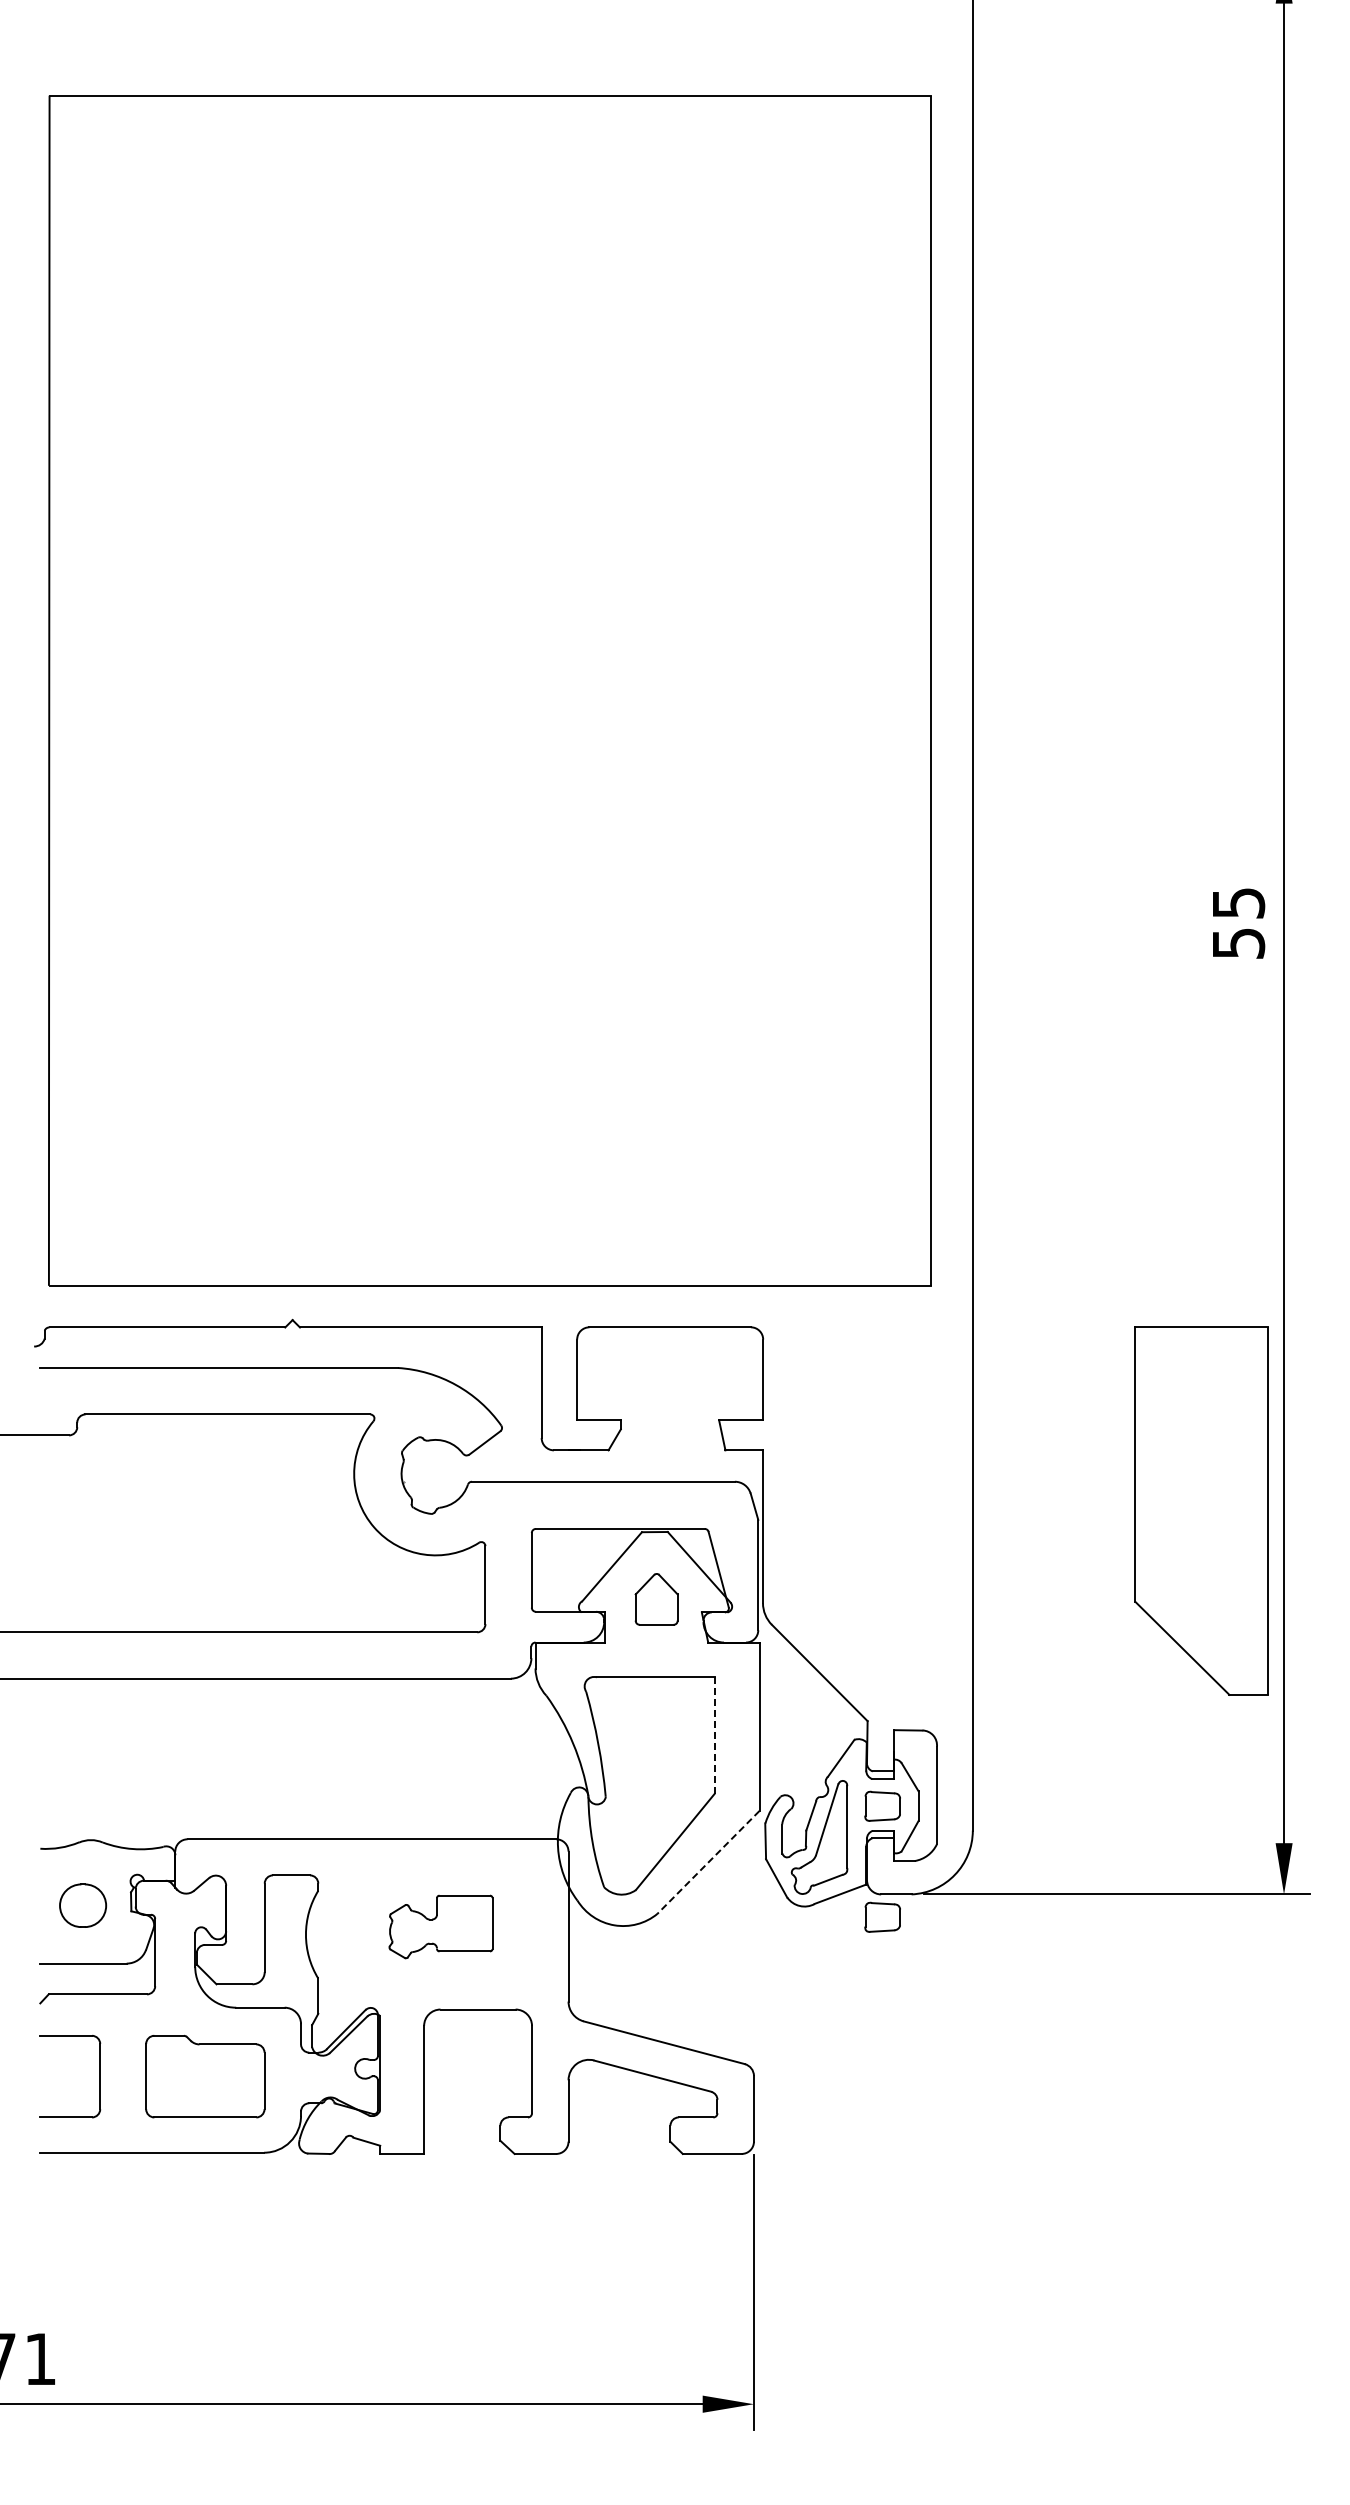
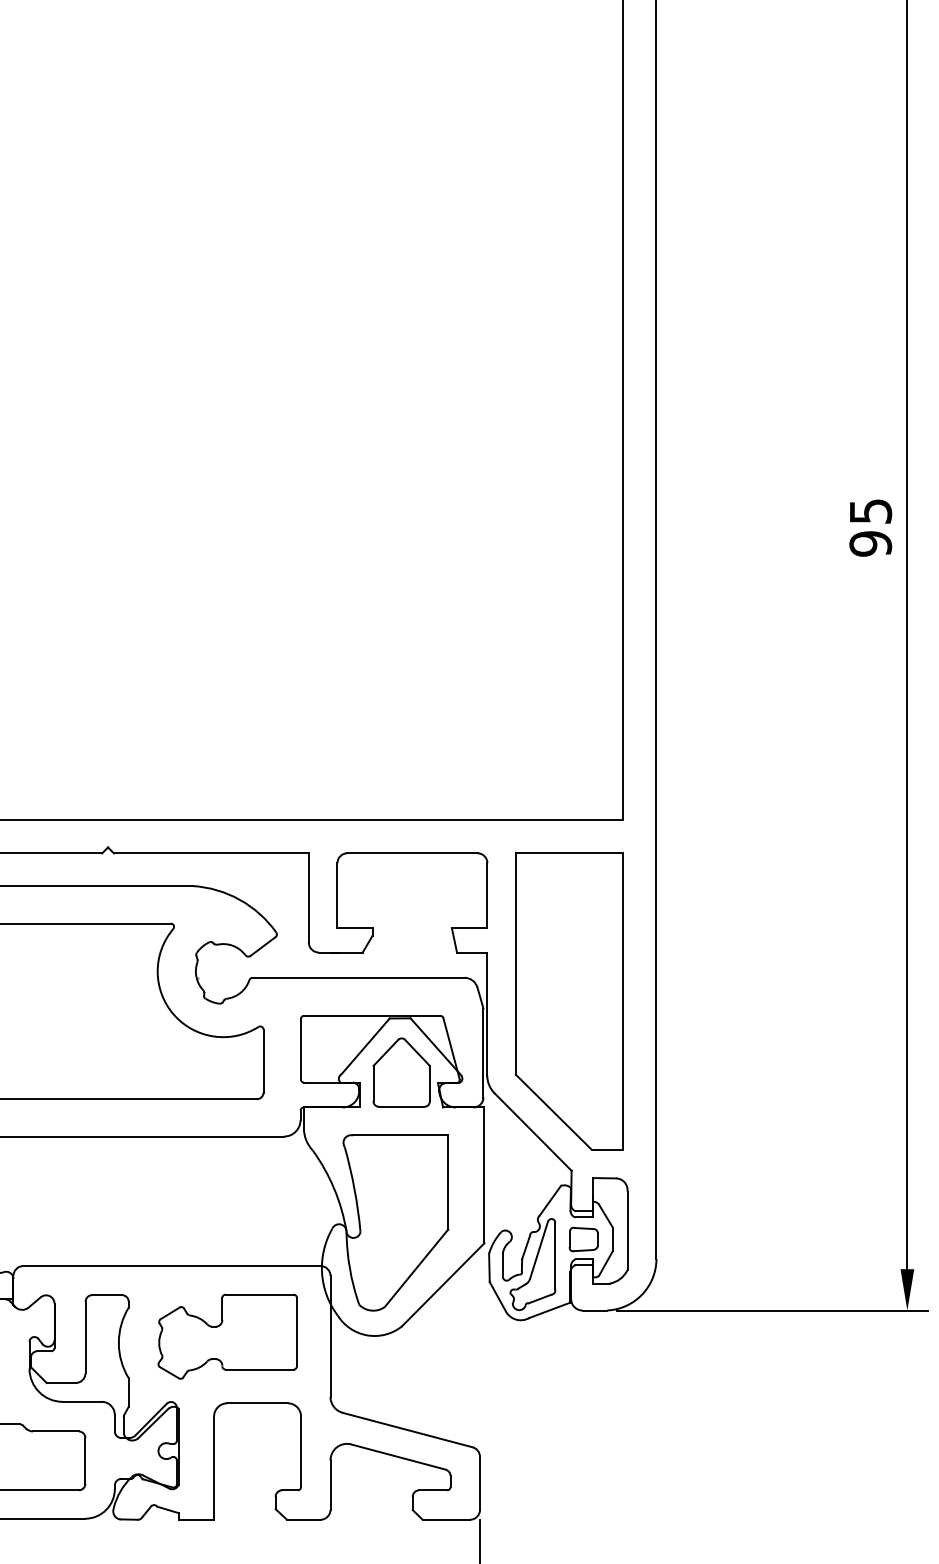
text: (1238, 943) -> (870, 543), 55 -> 95
part: (1201, 1510) -> (569, 1000), moved
part: (656, 1599) -> (401, 1072), size x1.67
line: (714, 1735) -> (448, 1182), dashed -> solid
line: (708, 1862) -> (443, 1284), dashed -> solid
part: (882, 1916) -> (583, 1328), removed
part: (440, 1926) -> (227, 1336), size x1.67

